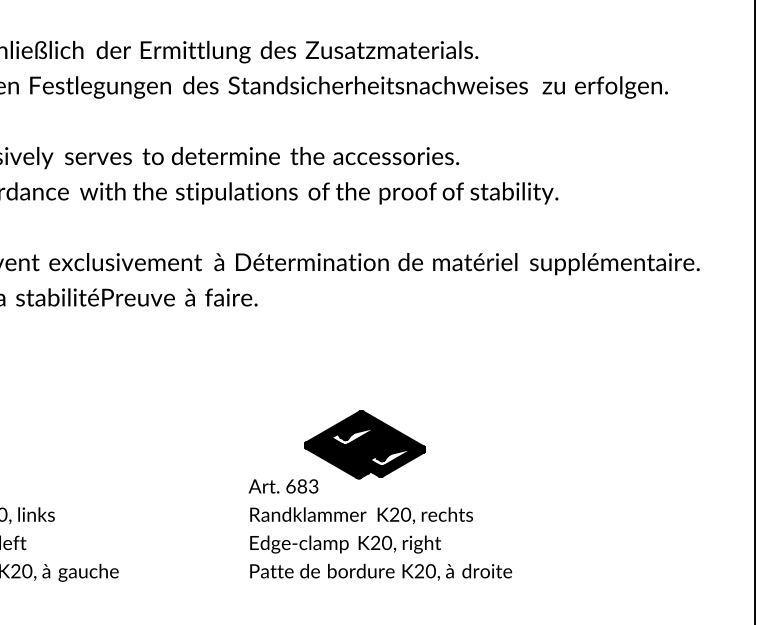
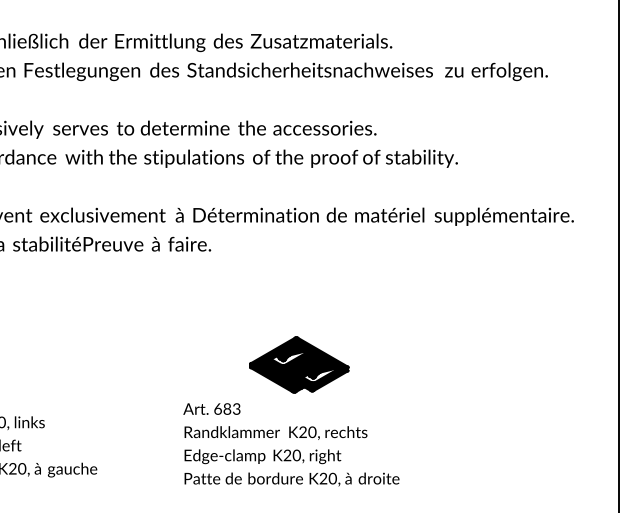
text: (380, 529) -> (291, 444), moved

